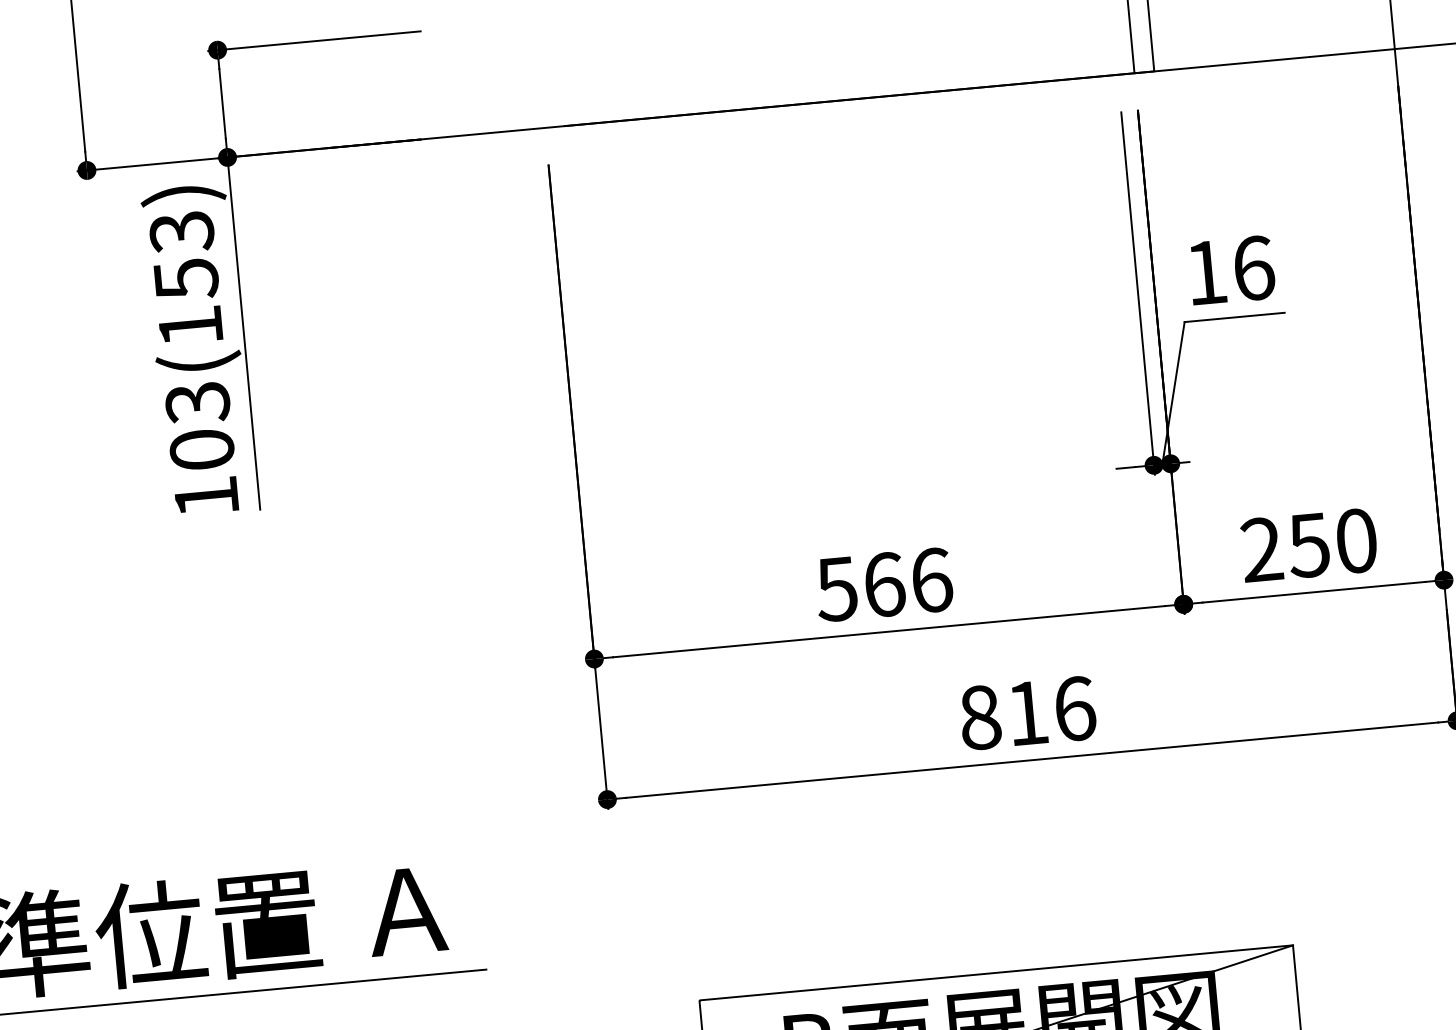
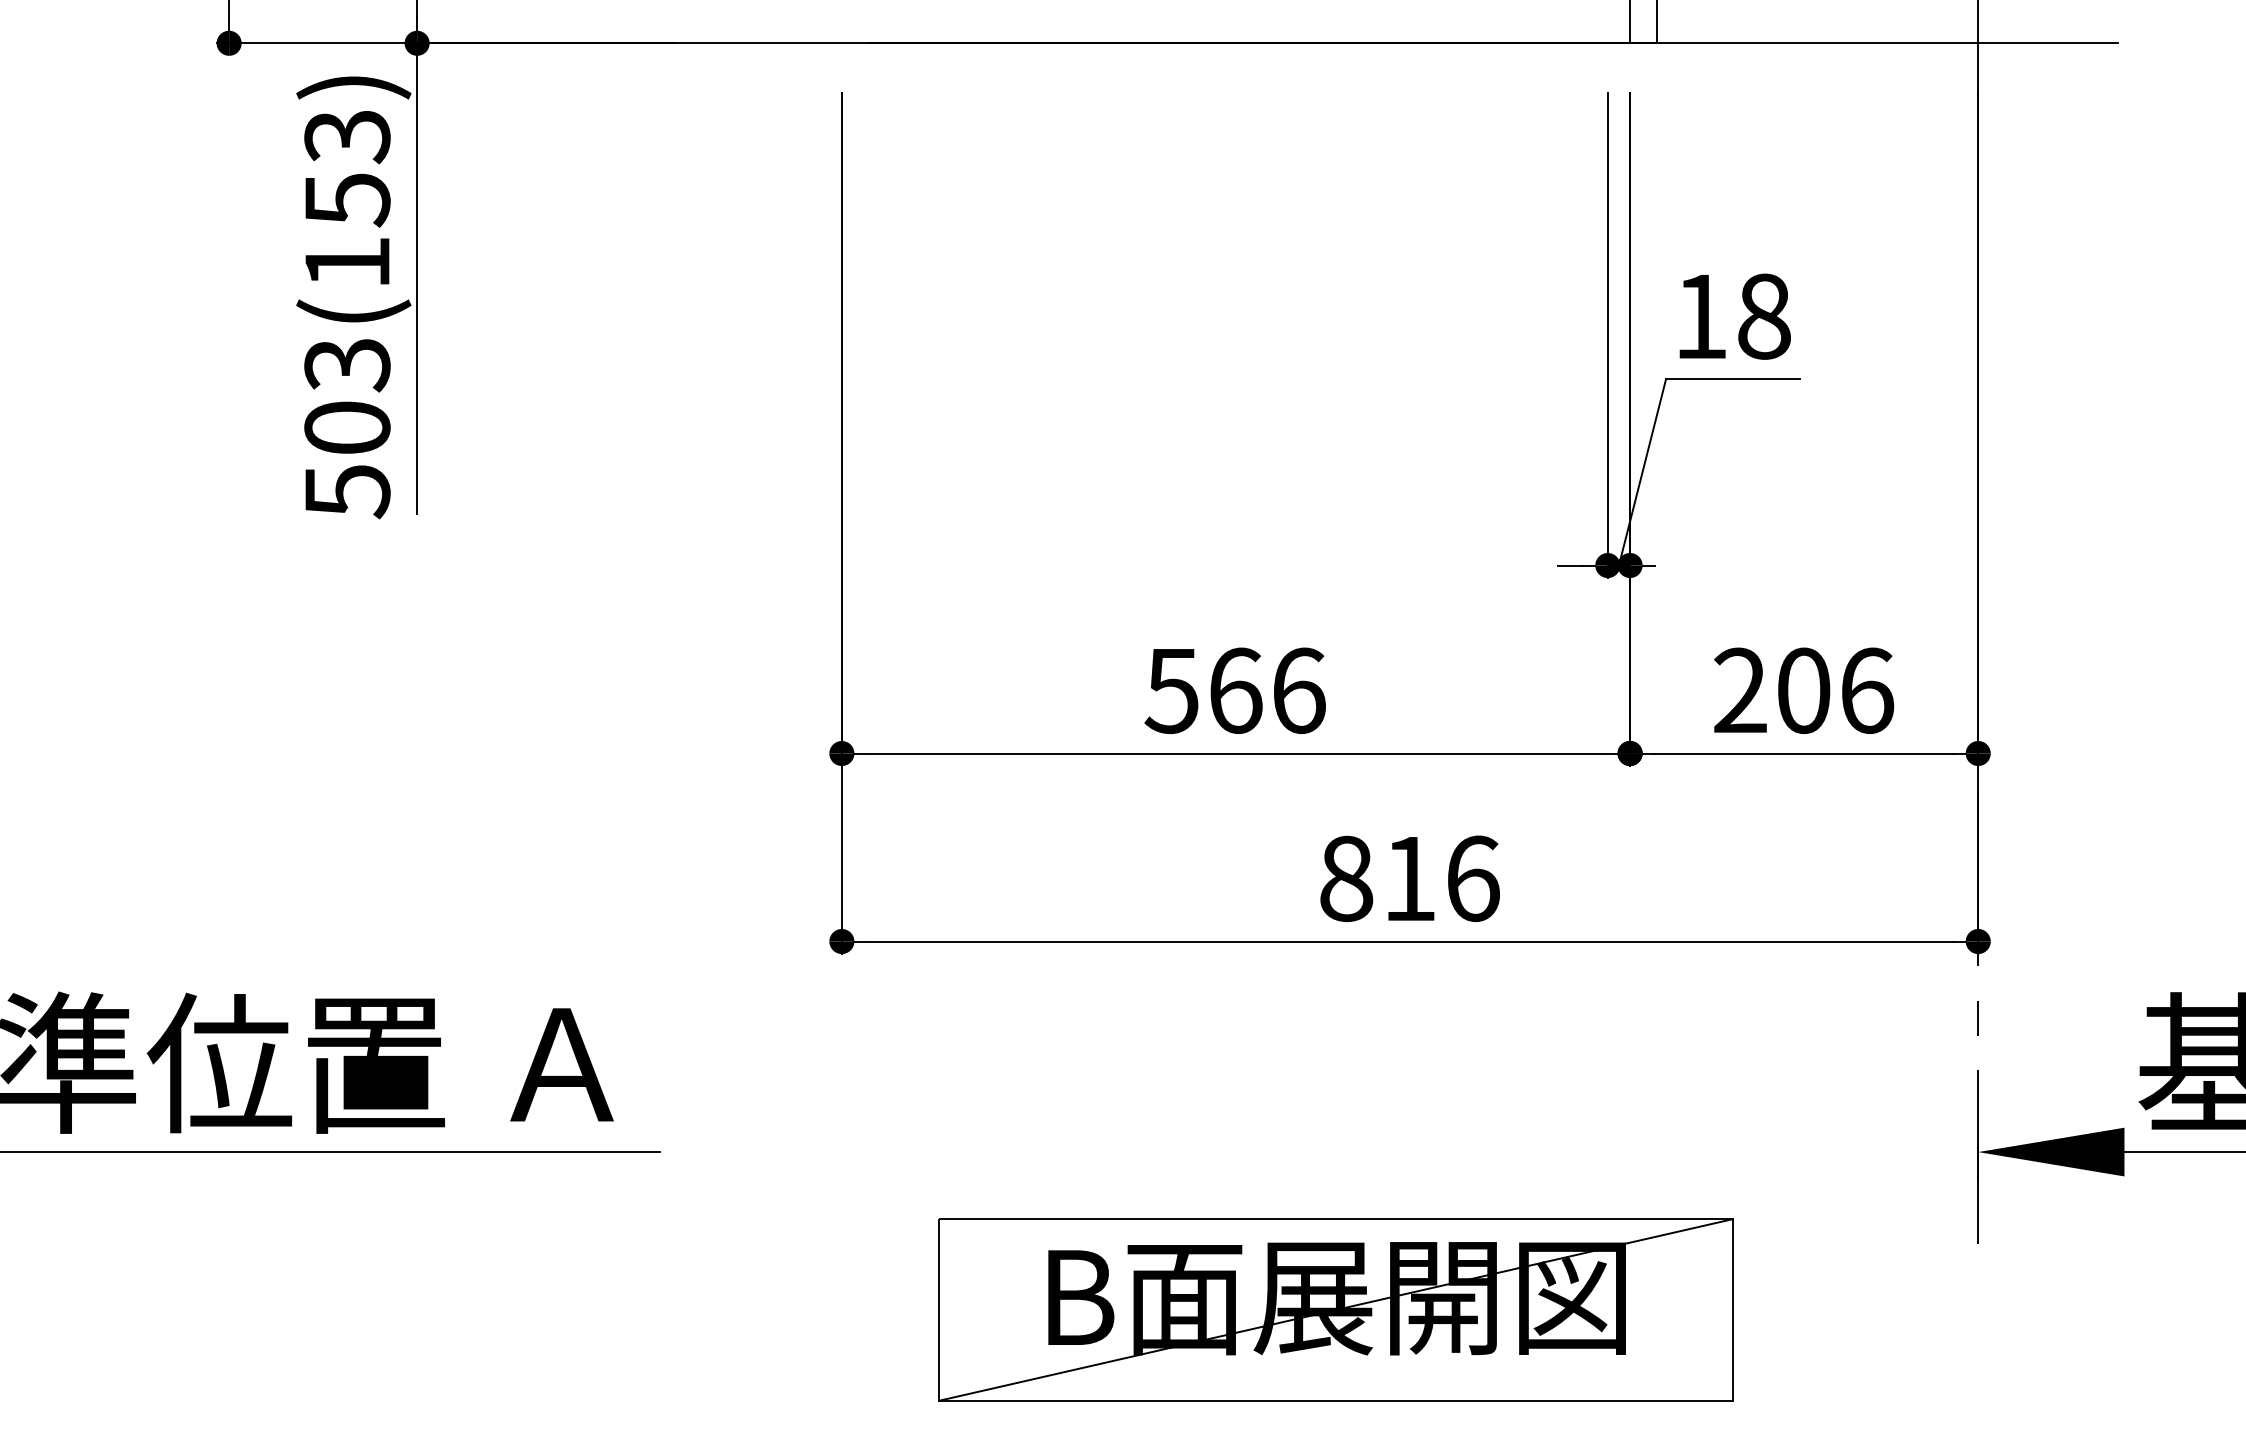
text: (1253, 268) -> (1764, 316), 16 -> 18
text: (206, 498) -> (347, 492), 103(153) -> 503(153)
text: (1332, 542) -> (1835, 690), 250 -> 206

